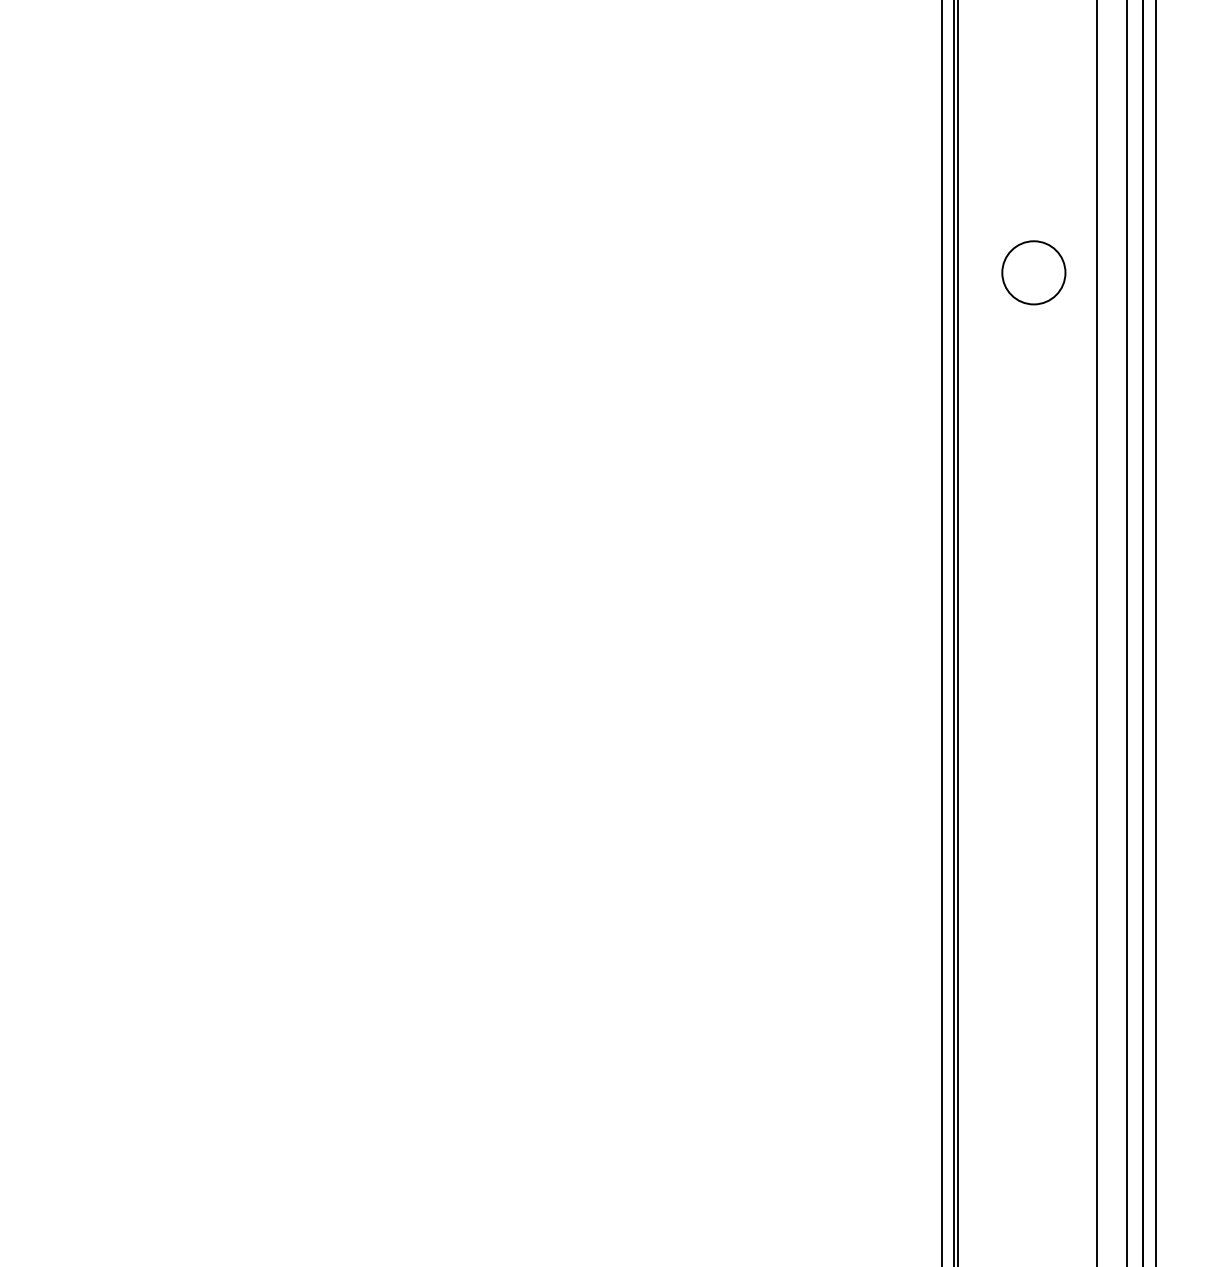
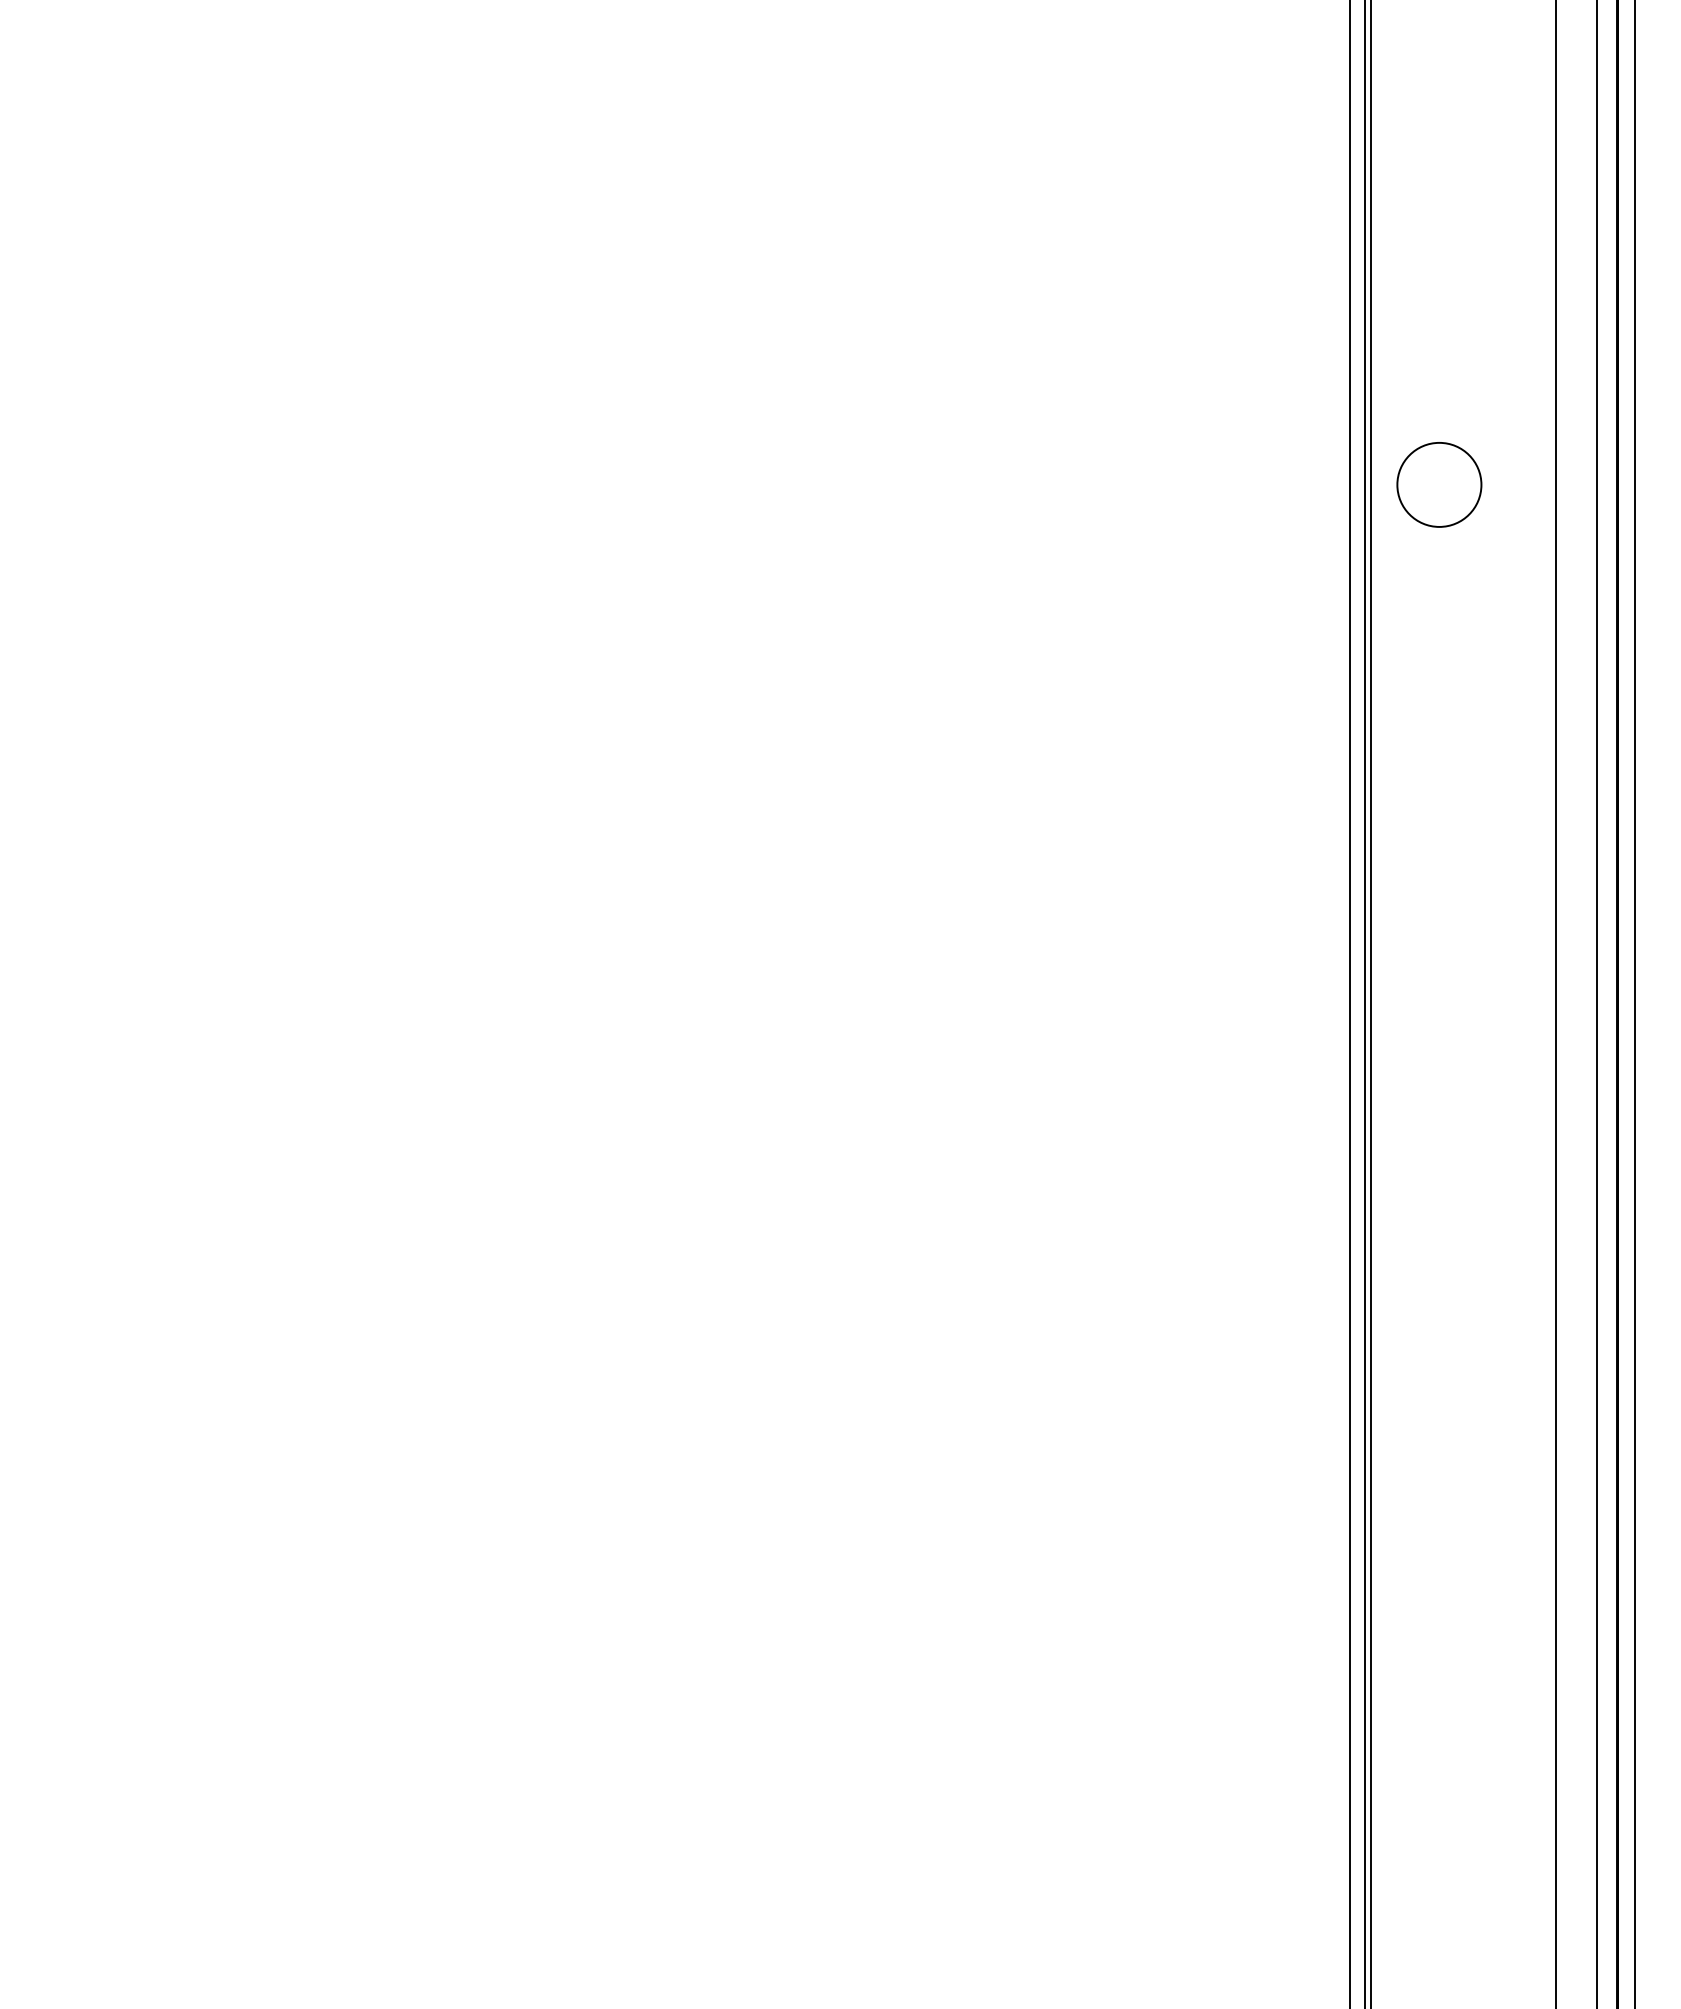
circle: (1033, 272) -> (1439, 484), moved

